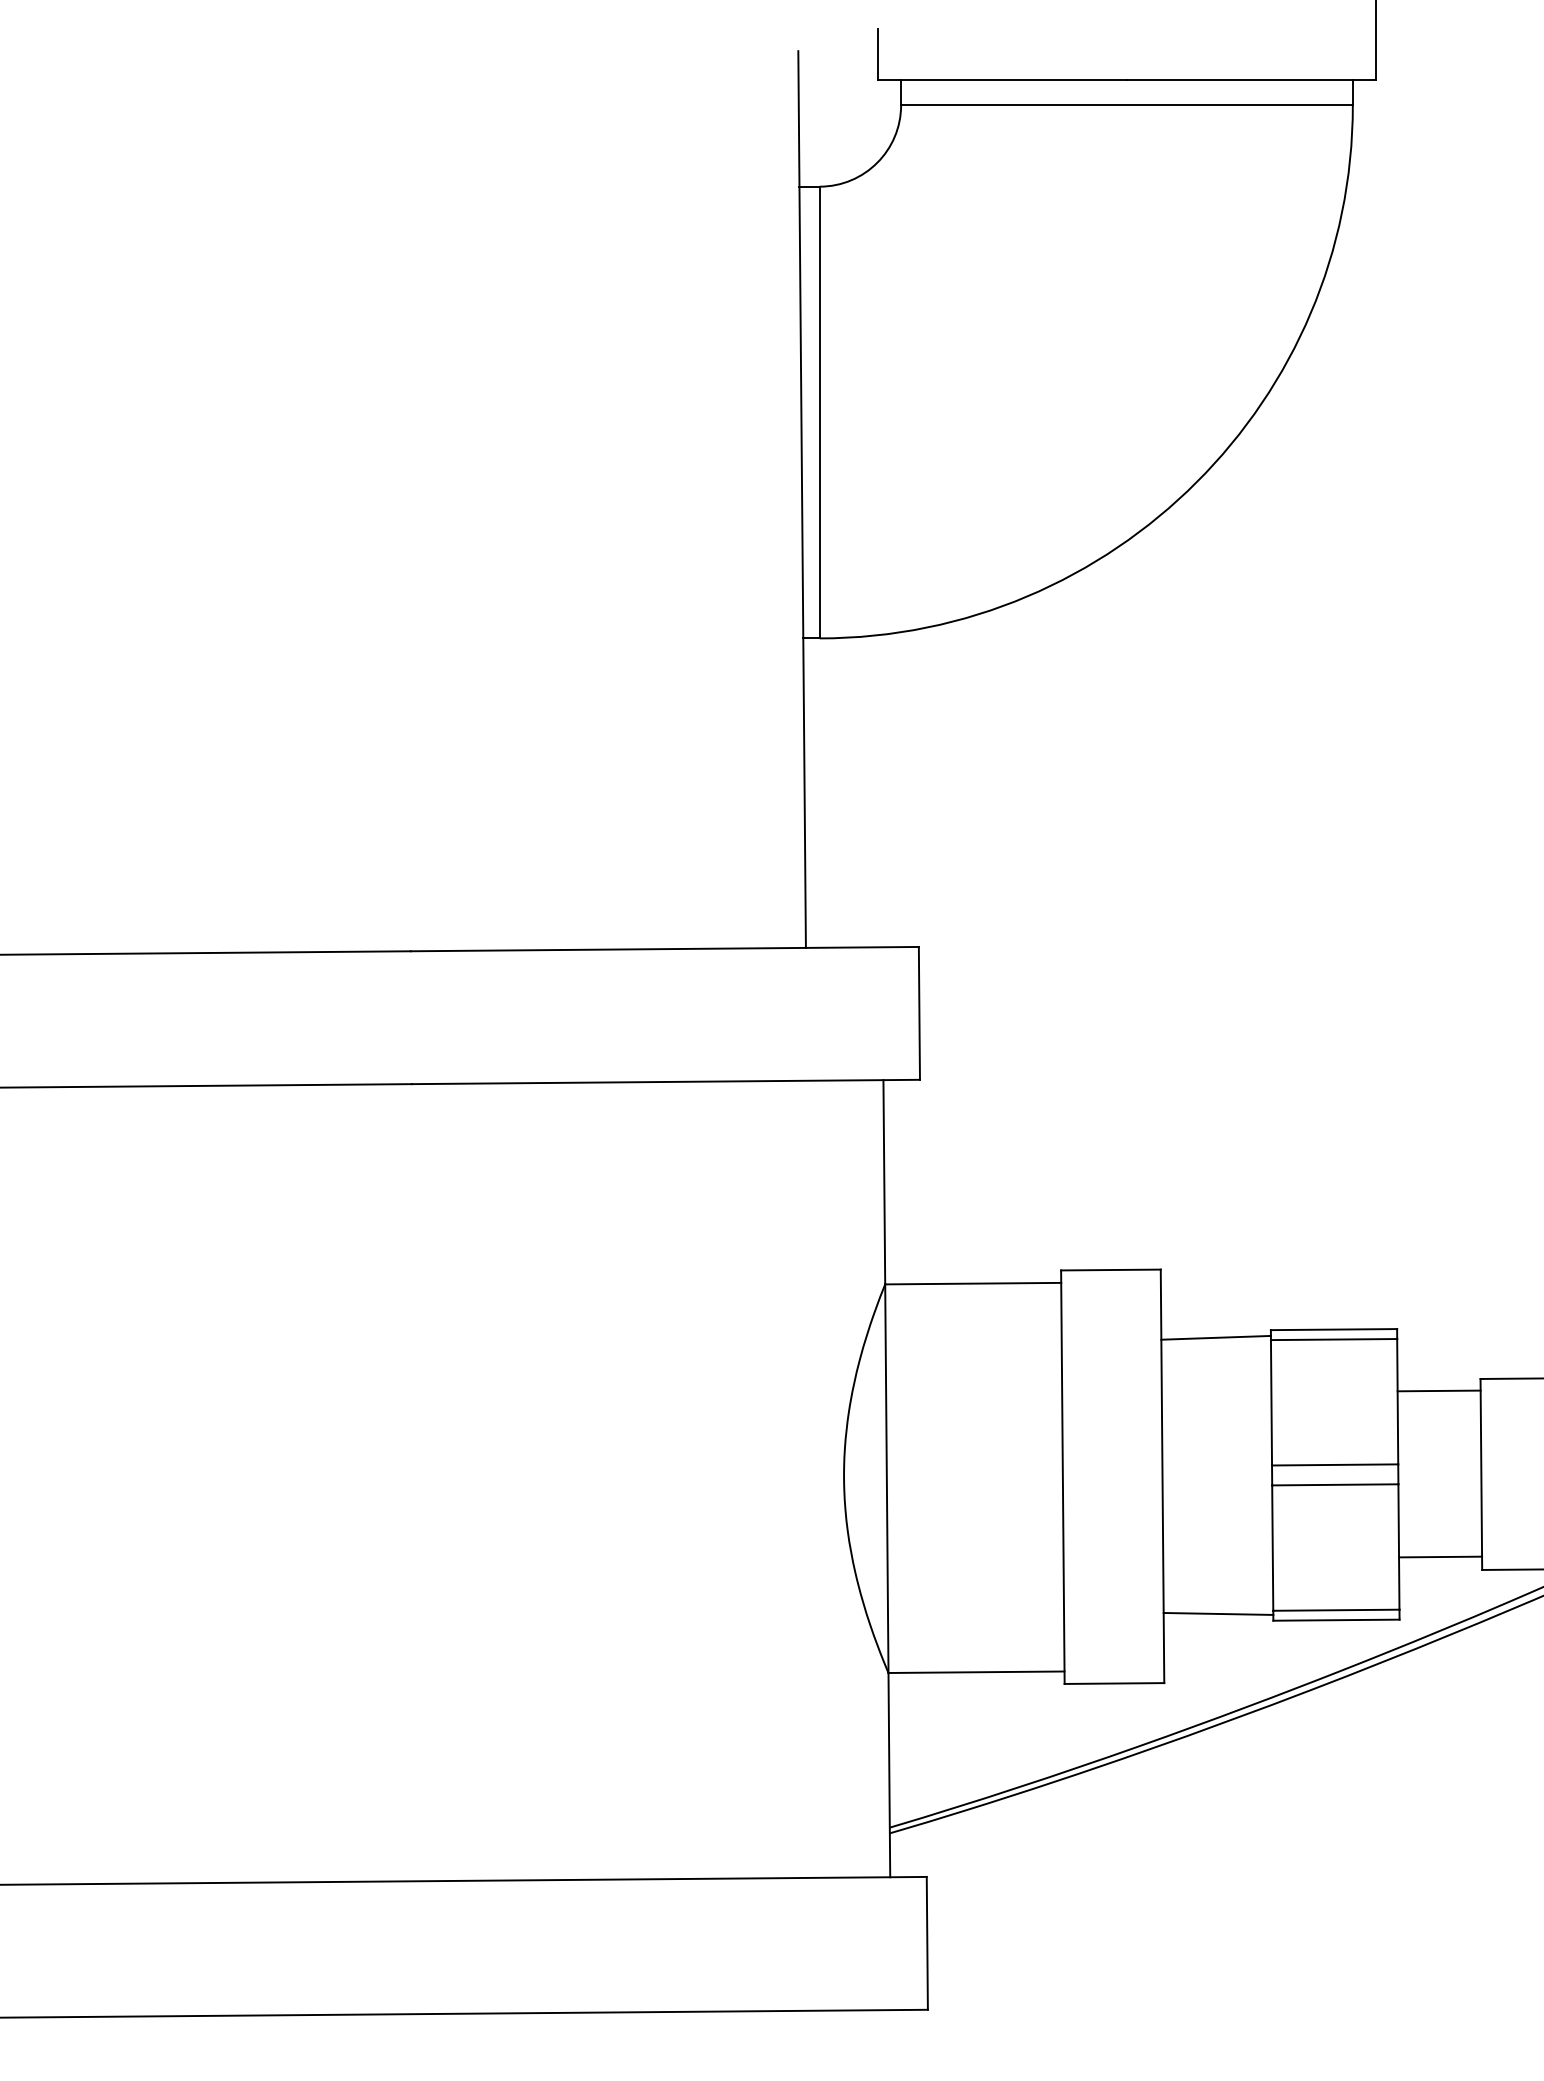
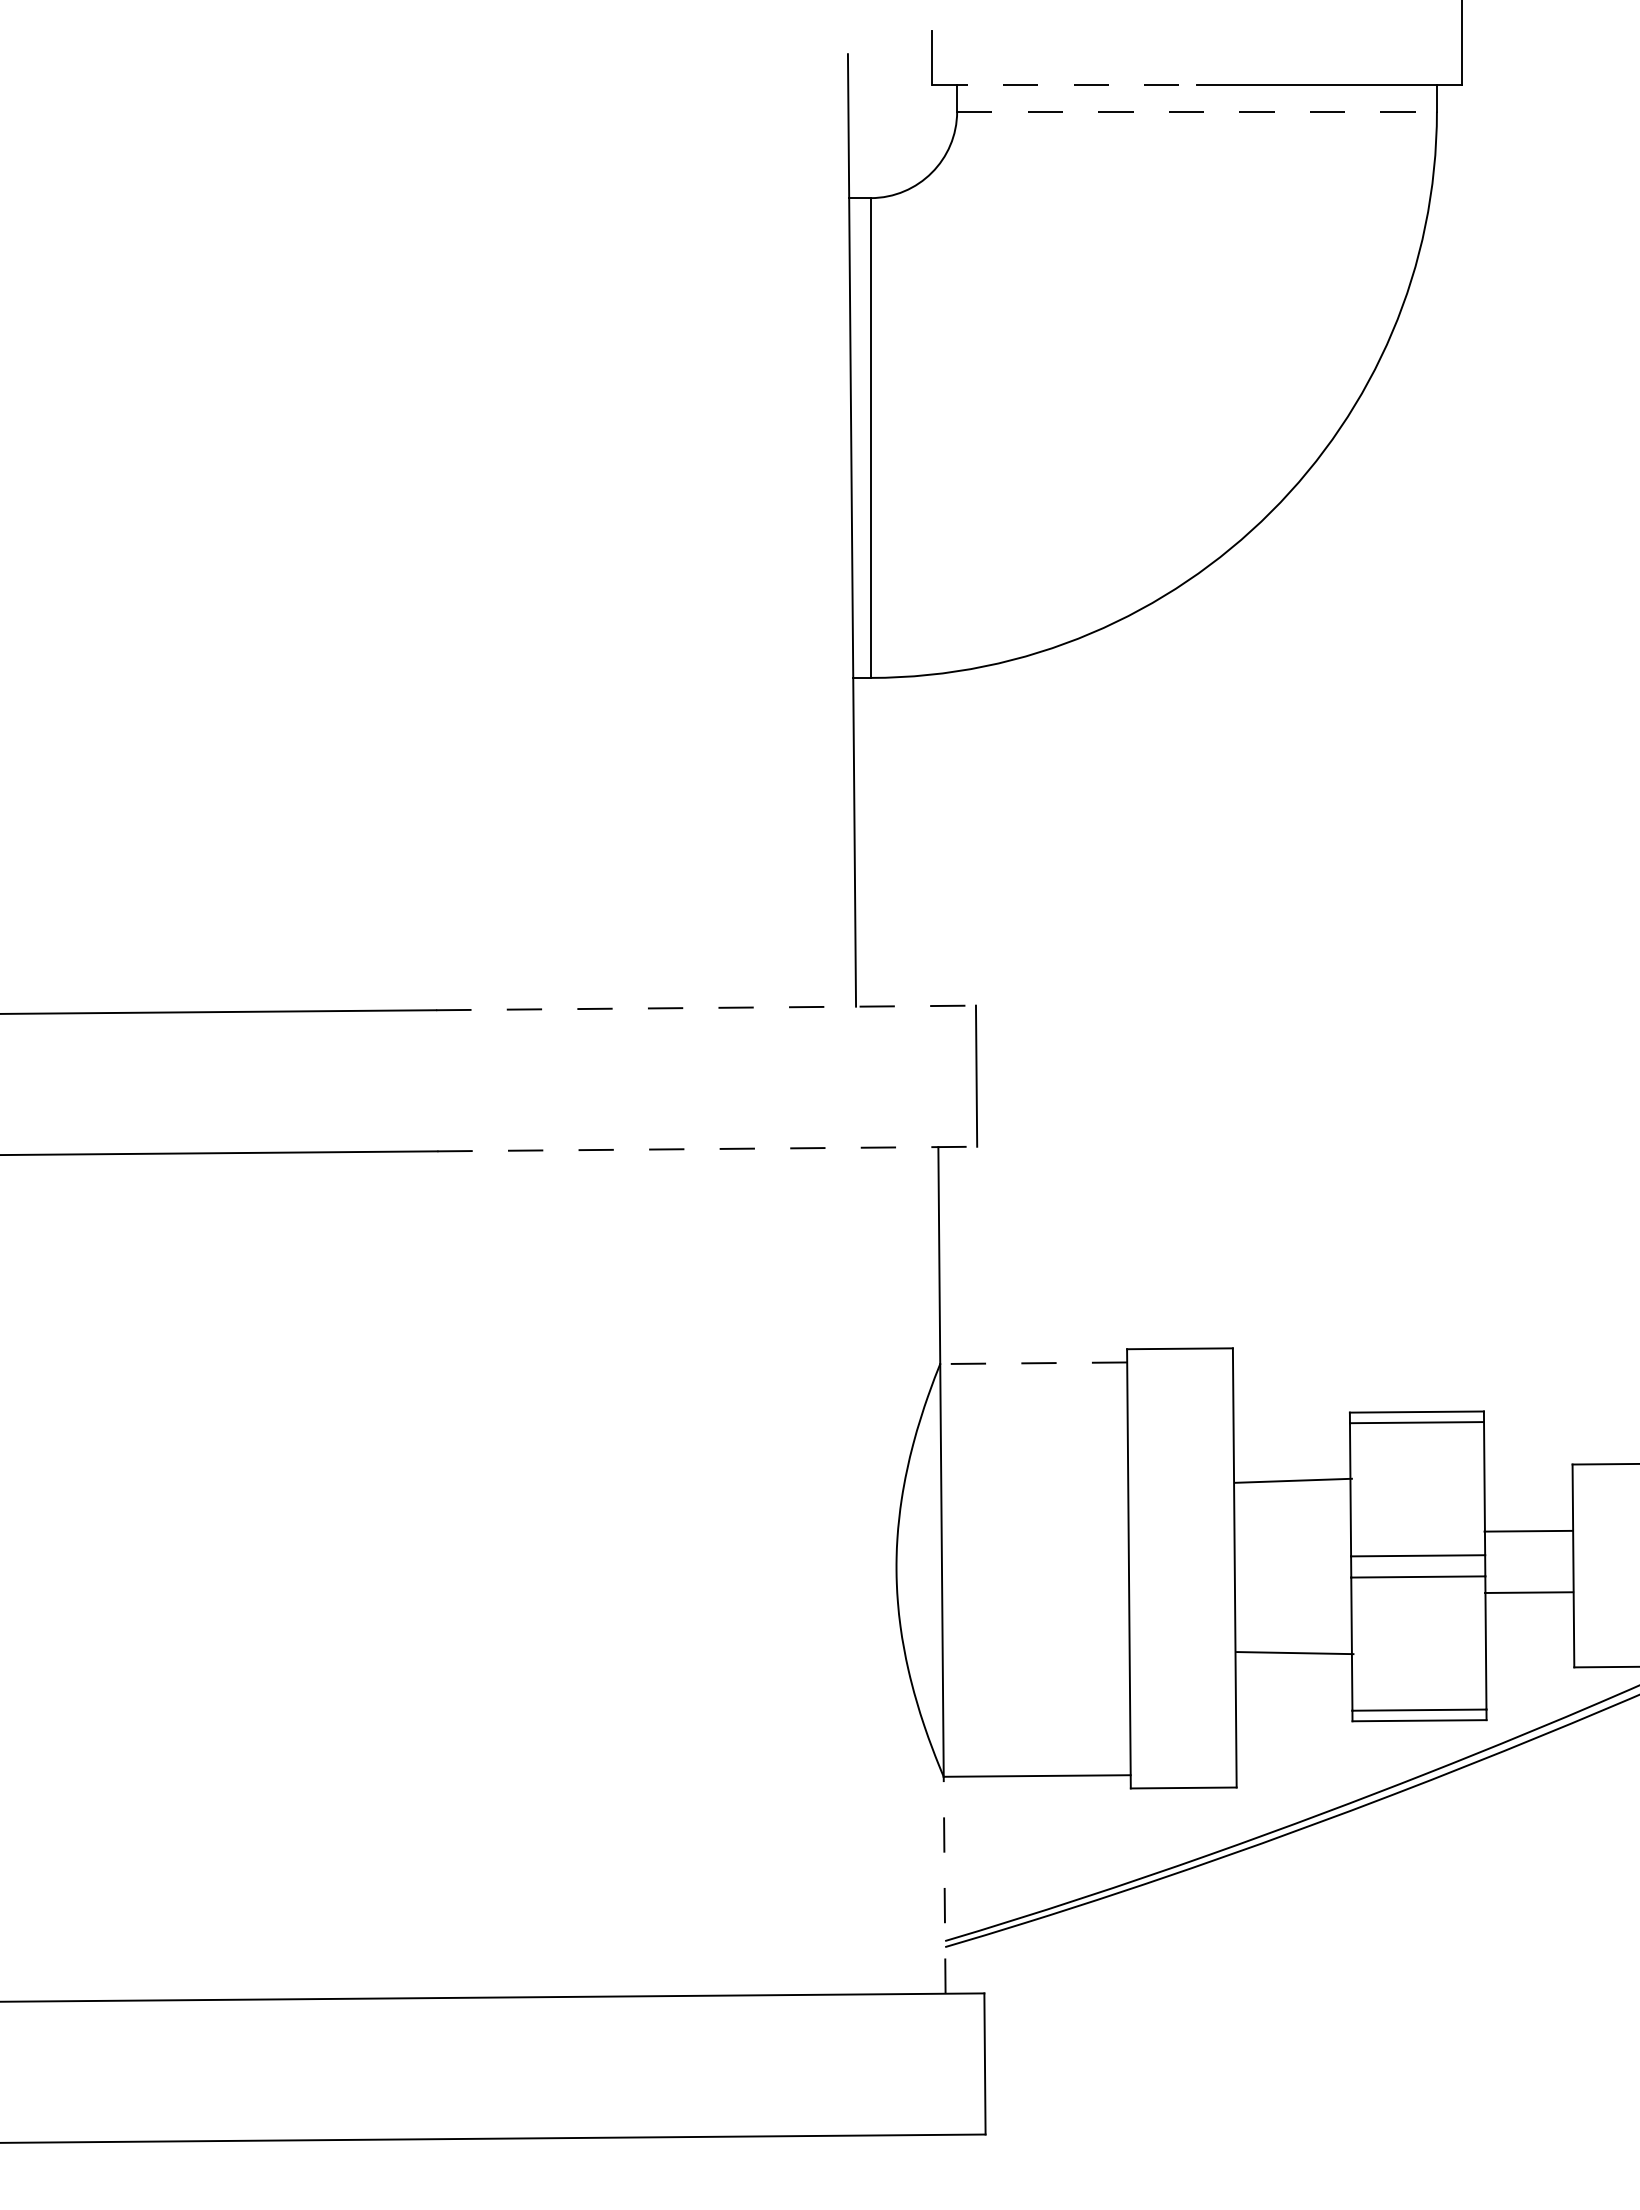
line: (1003, 80) -> (1065, 85), solid -> dashed
line: (1127, 105) -> (1197, 111), solid -> dashed
line: (665, 948) -> (706, 1007), solid -> dashed
line: (666, 1082) -> (707, 1149), solid -> dashed
line: (973, 1283) -> (1033, 1363), solid -> dashed
line: (1215, 1337) -> (1293, 1480), moved
line: (1439, 1390) -> (1528, 1530), moved
line: (1440, 1556) -> (1529, 1592), moved
line: (1218, 1614) -> (1295, 1653), moved
line: (889, 1774) -> (944, 1884), solid -> dashed

